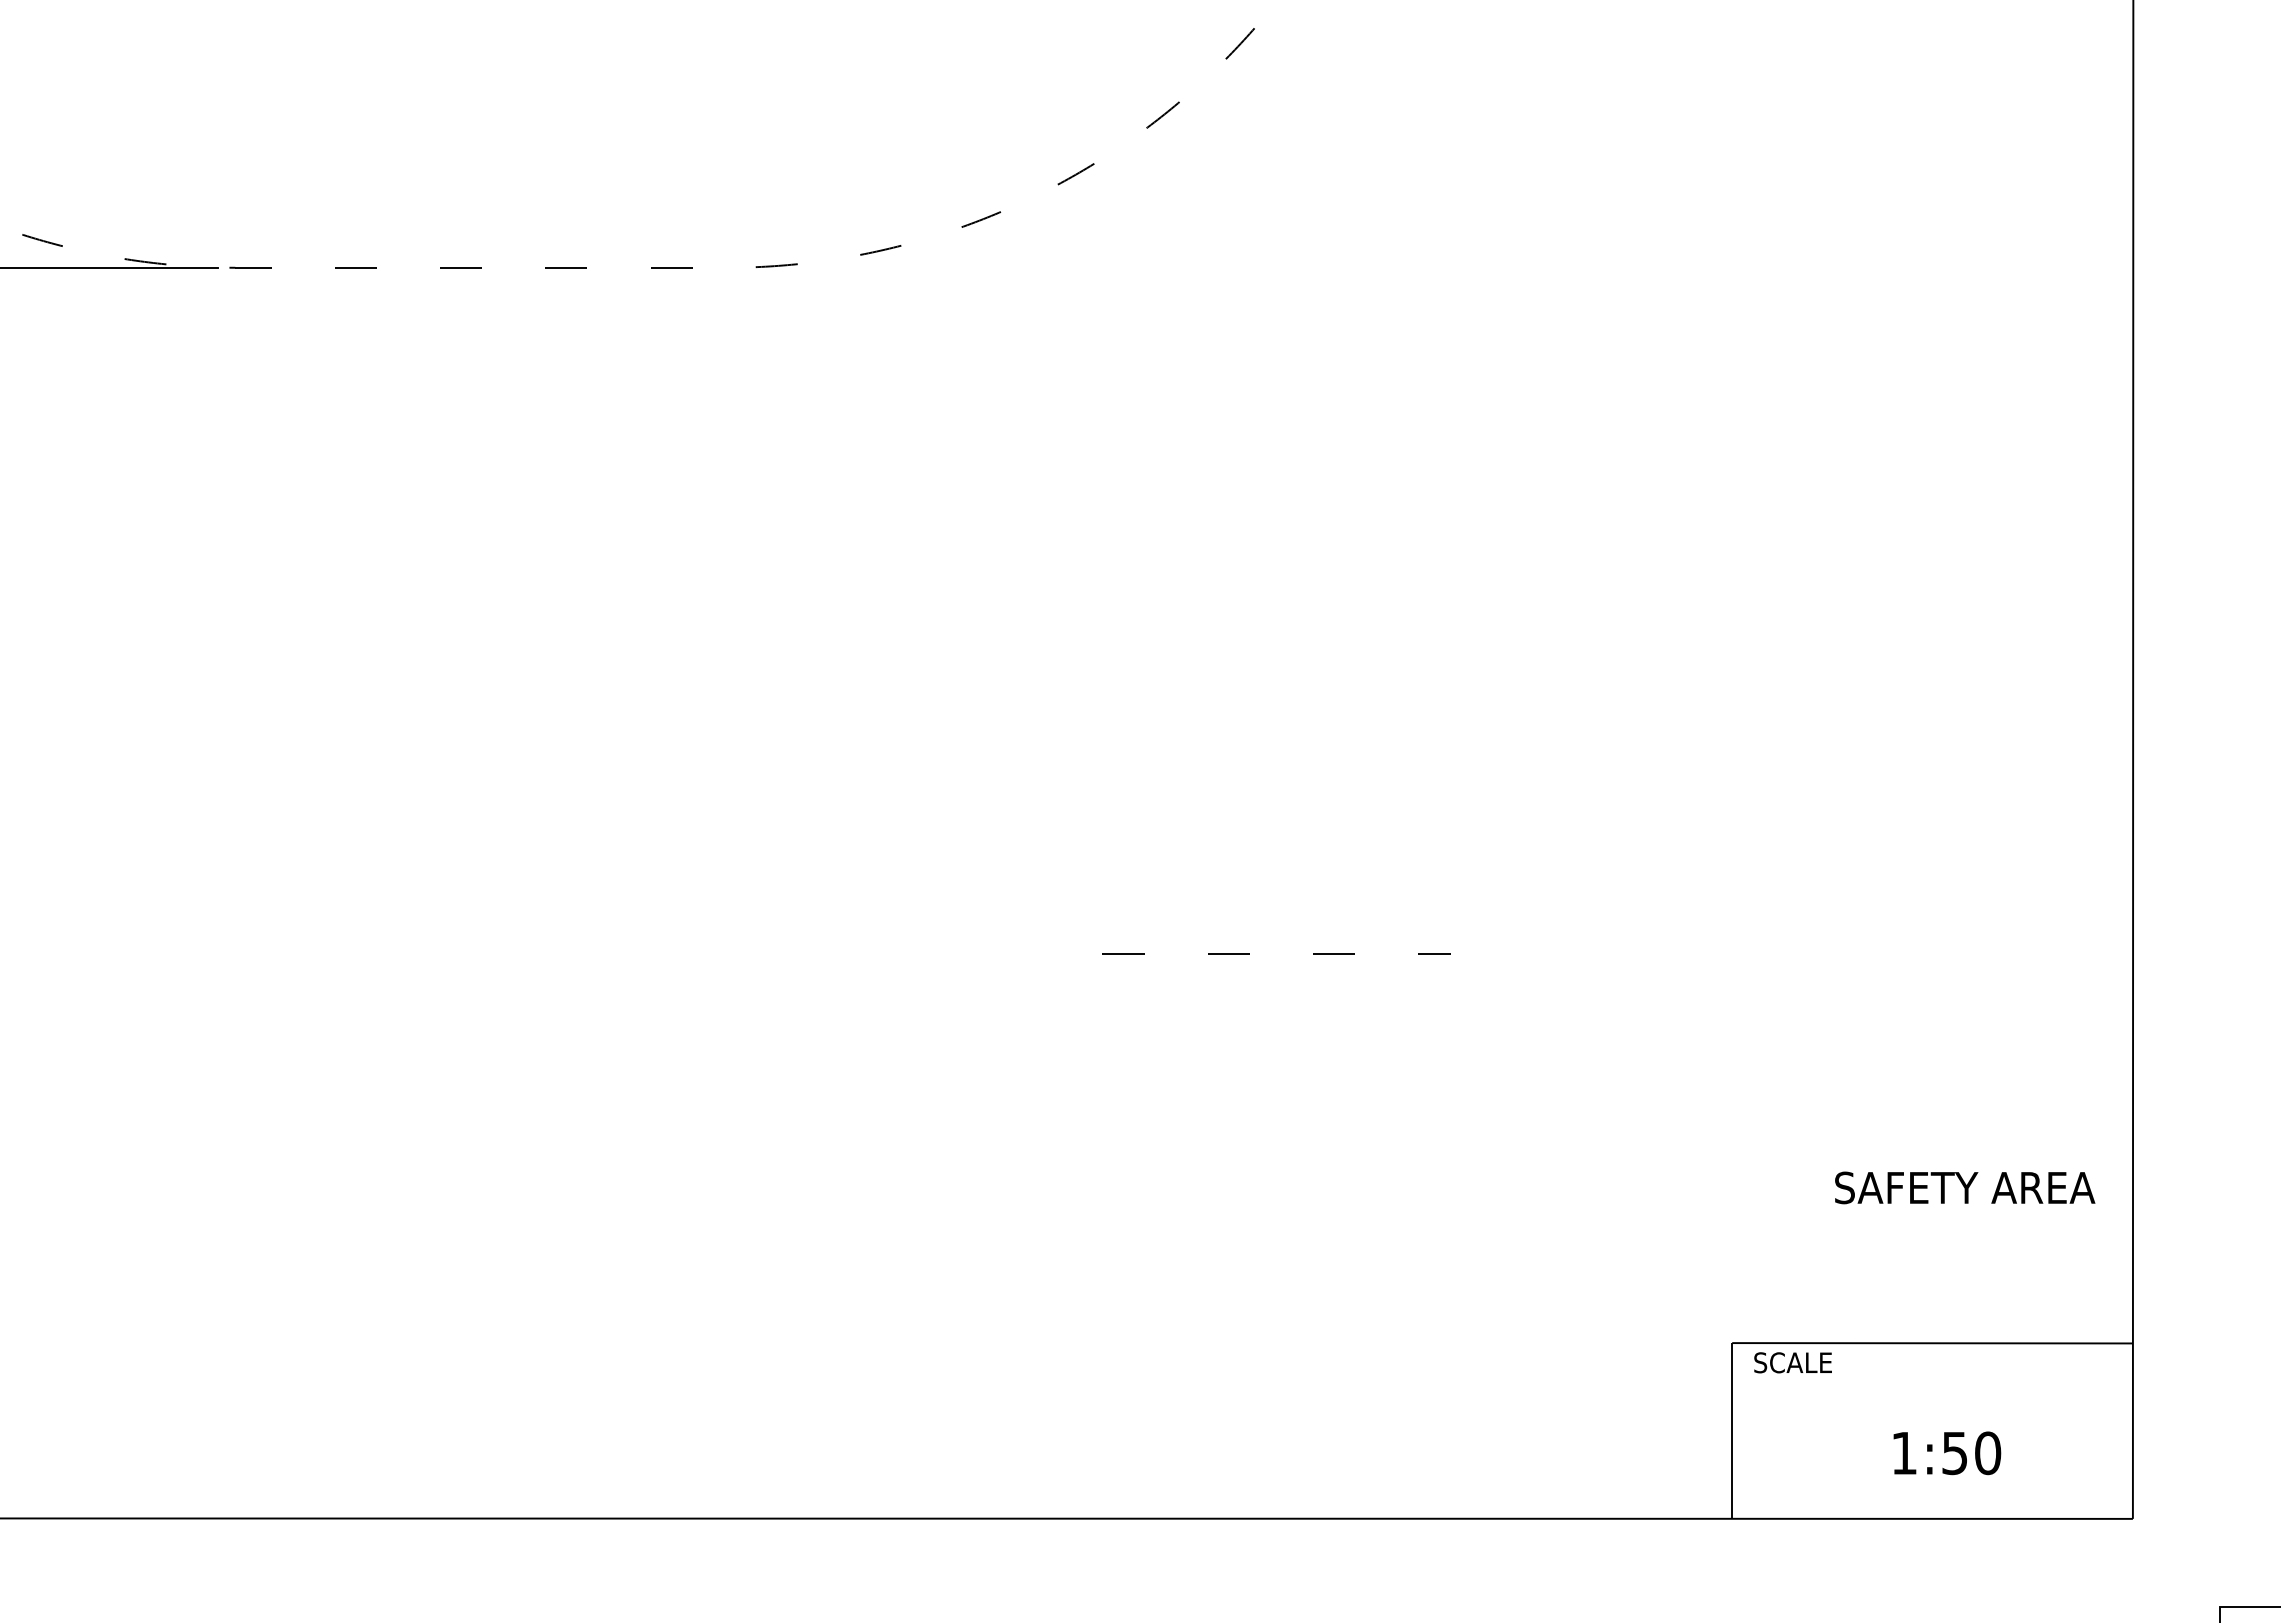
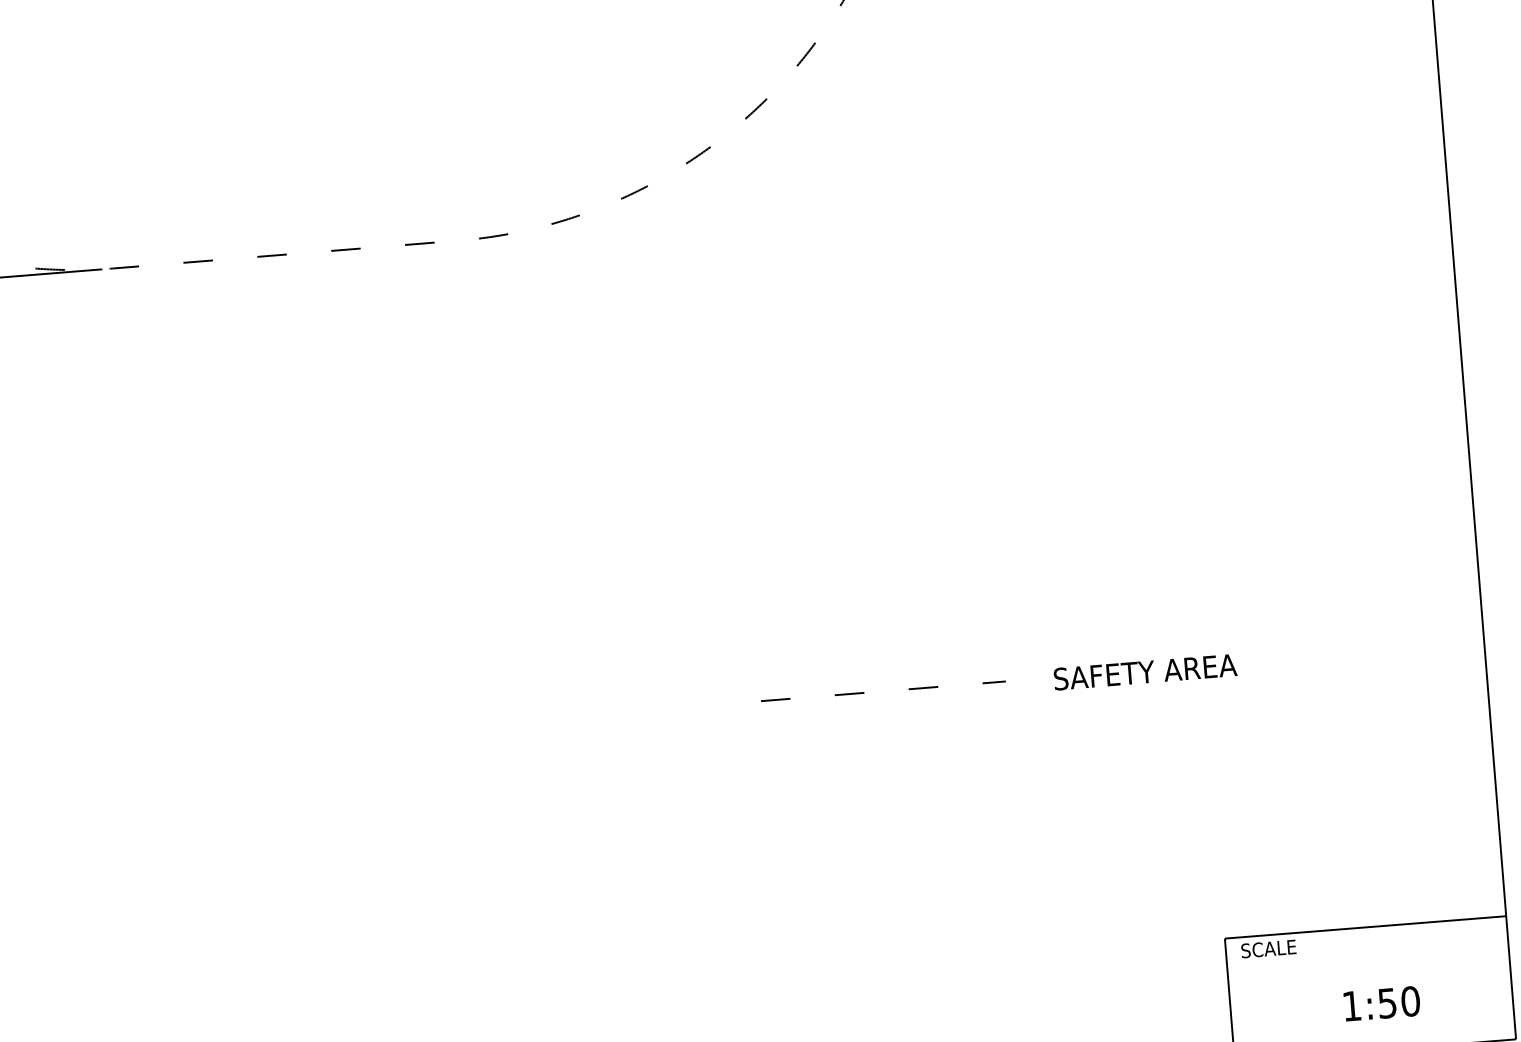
text: (1965, 1187) -> (1145, 671), moved

